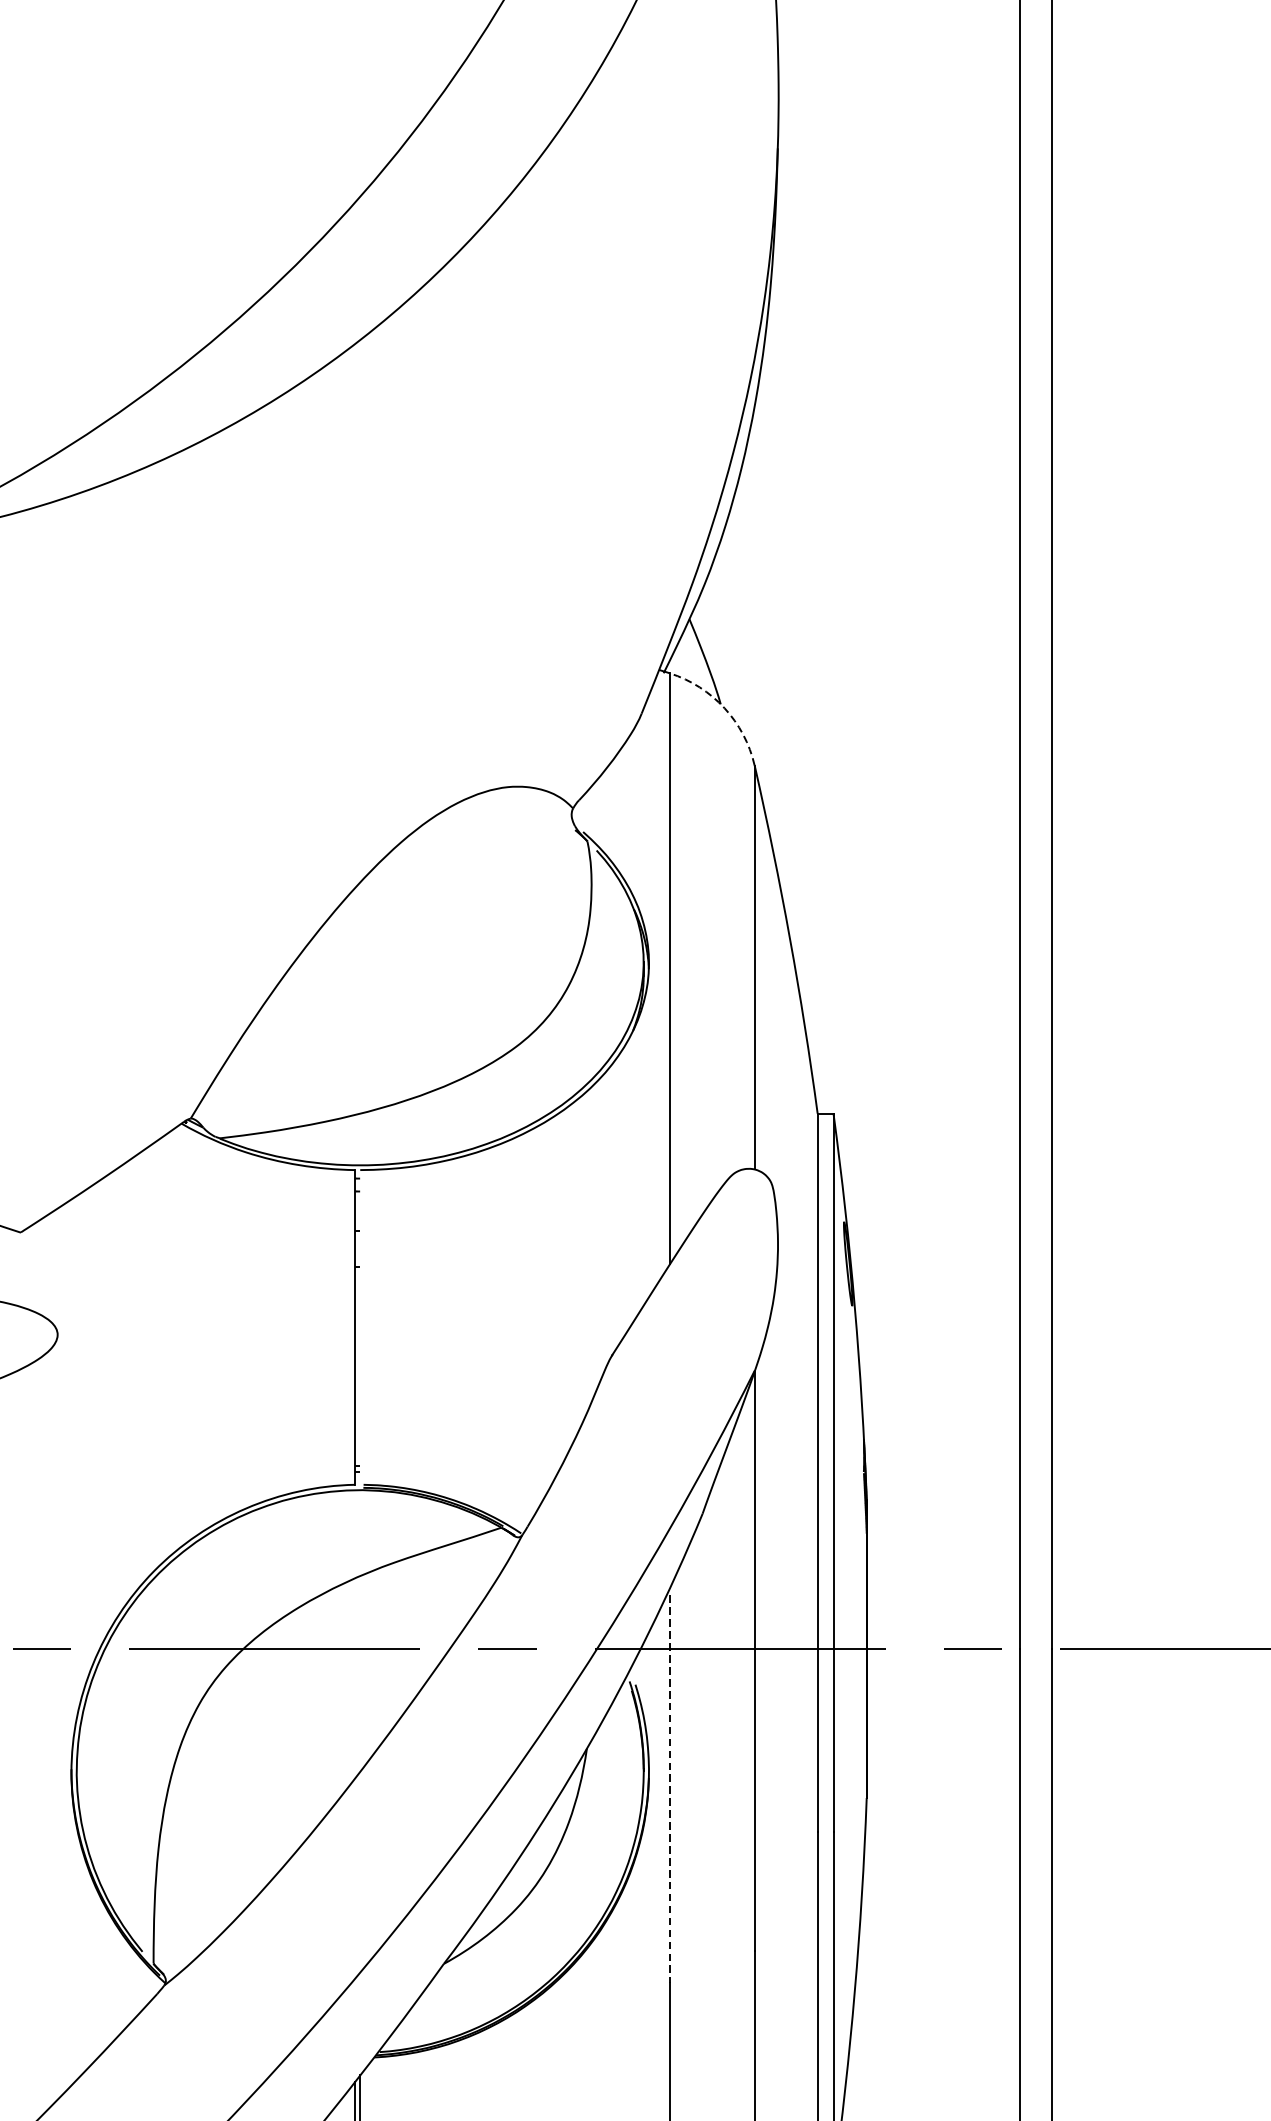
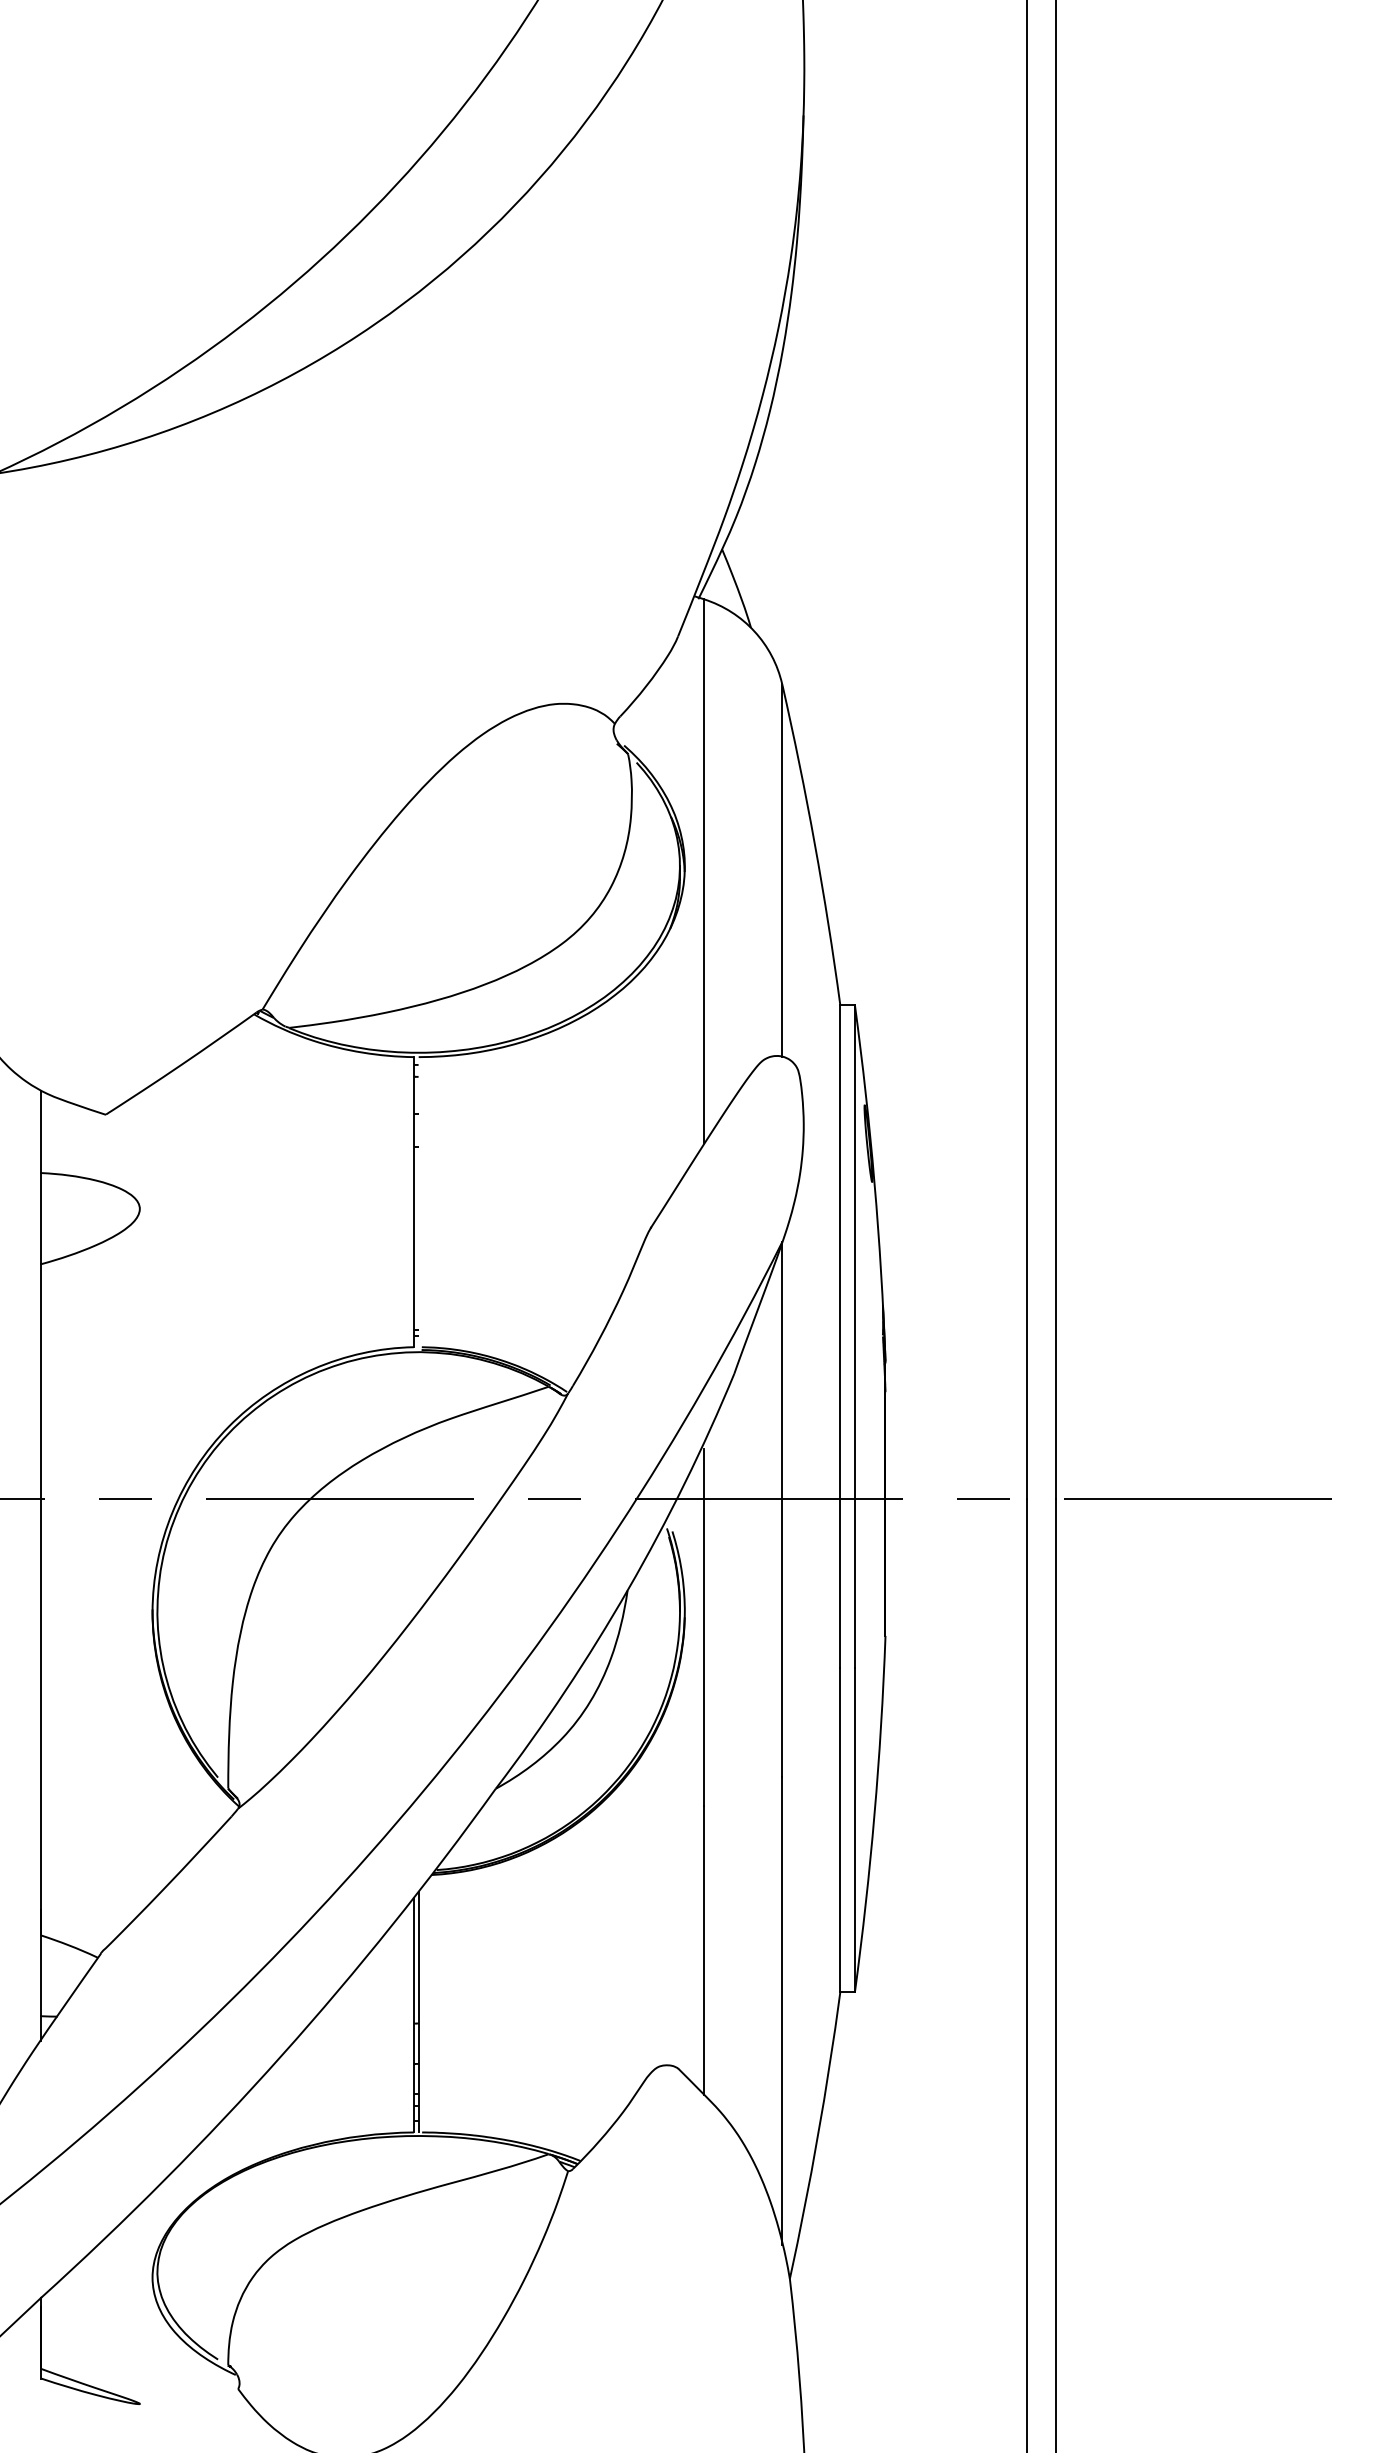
arc: (724, 708) -> (754, 631), dashed -> solid
line: (670, 1788) -> (704, 1627), dashed -> solid

